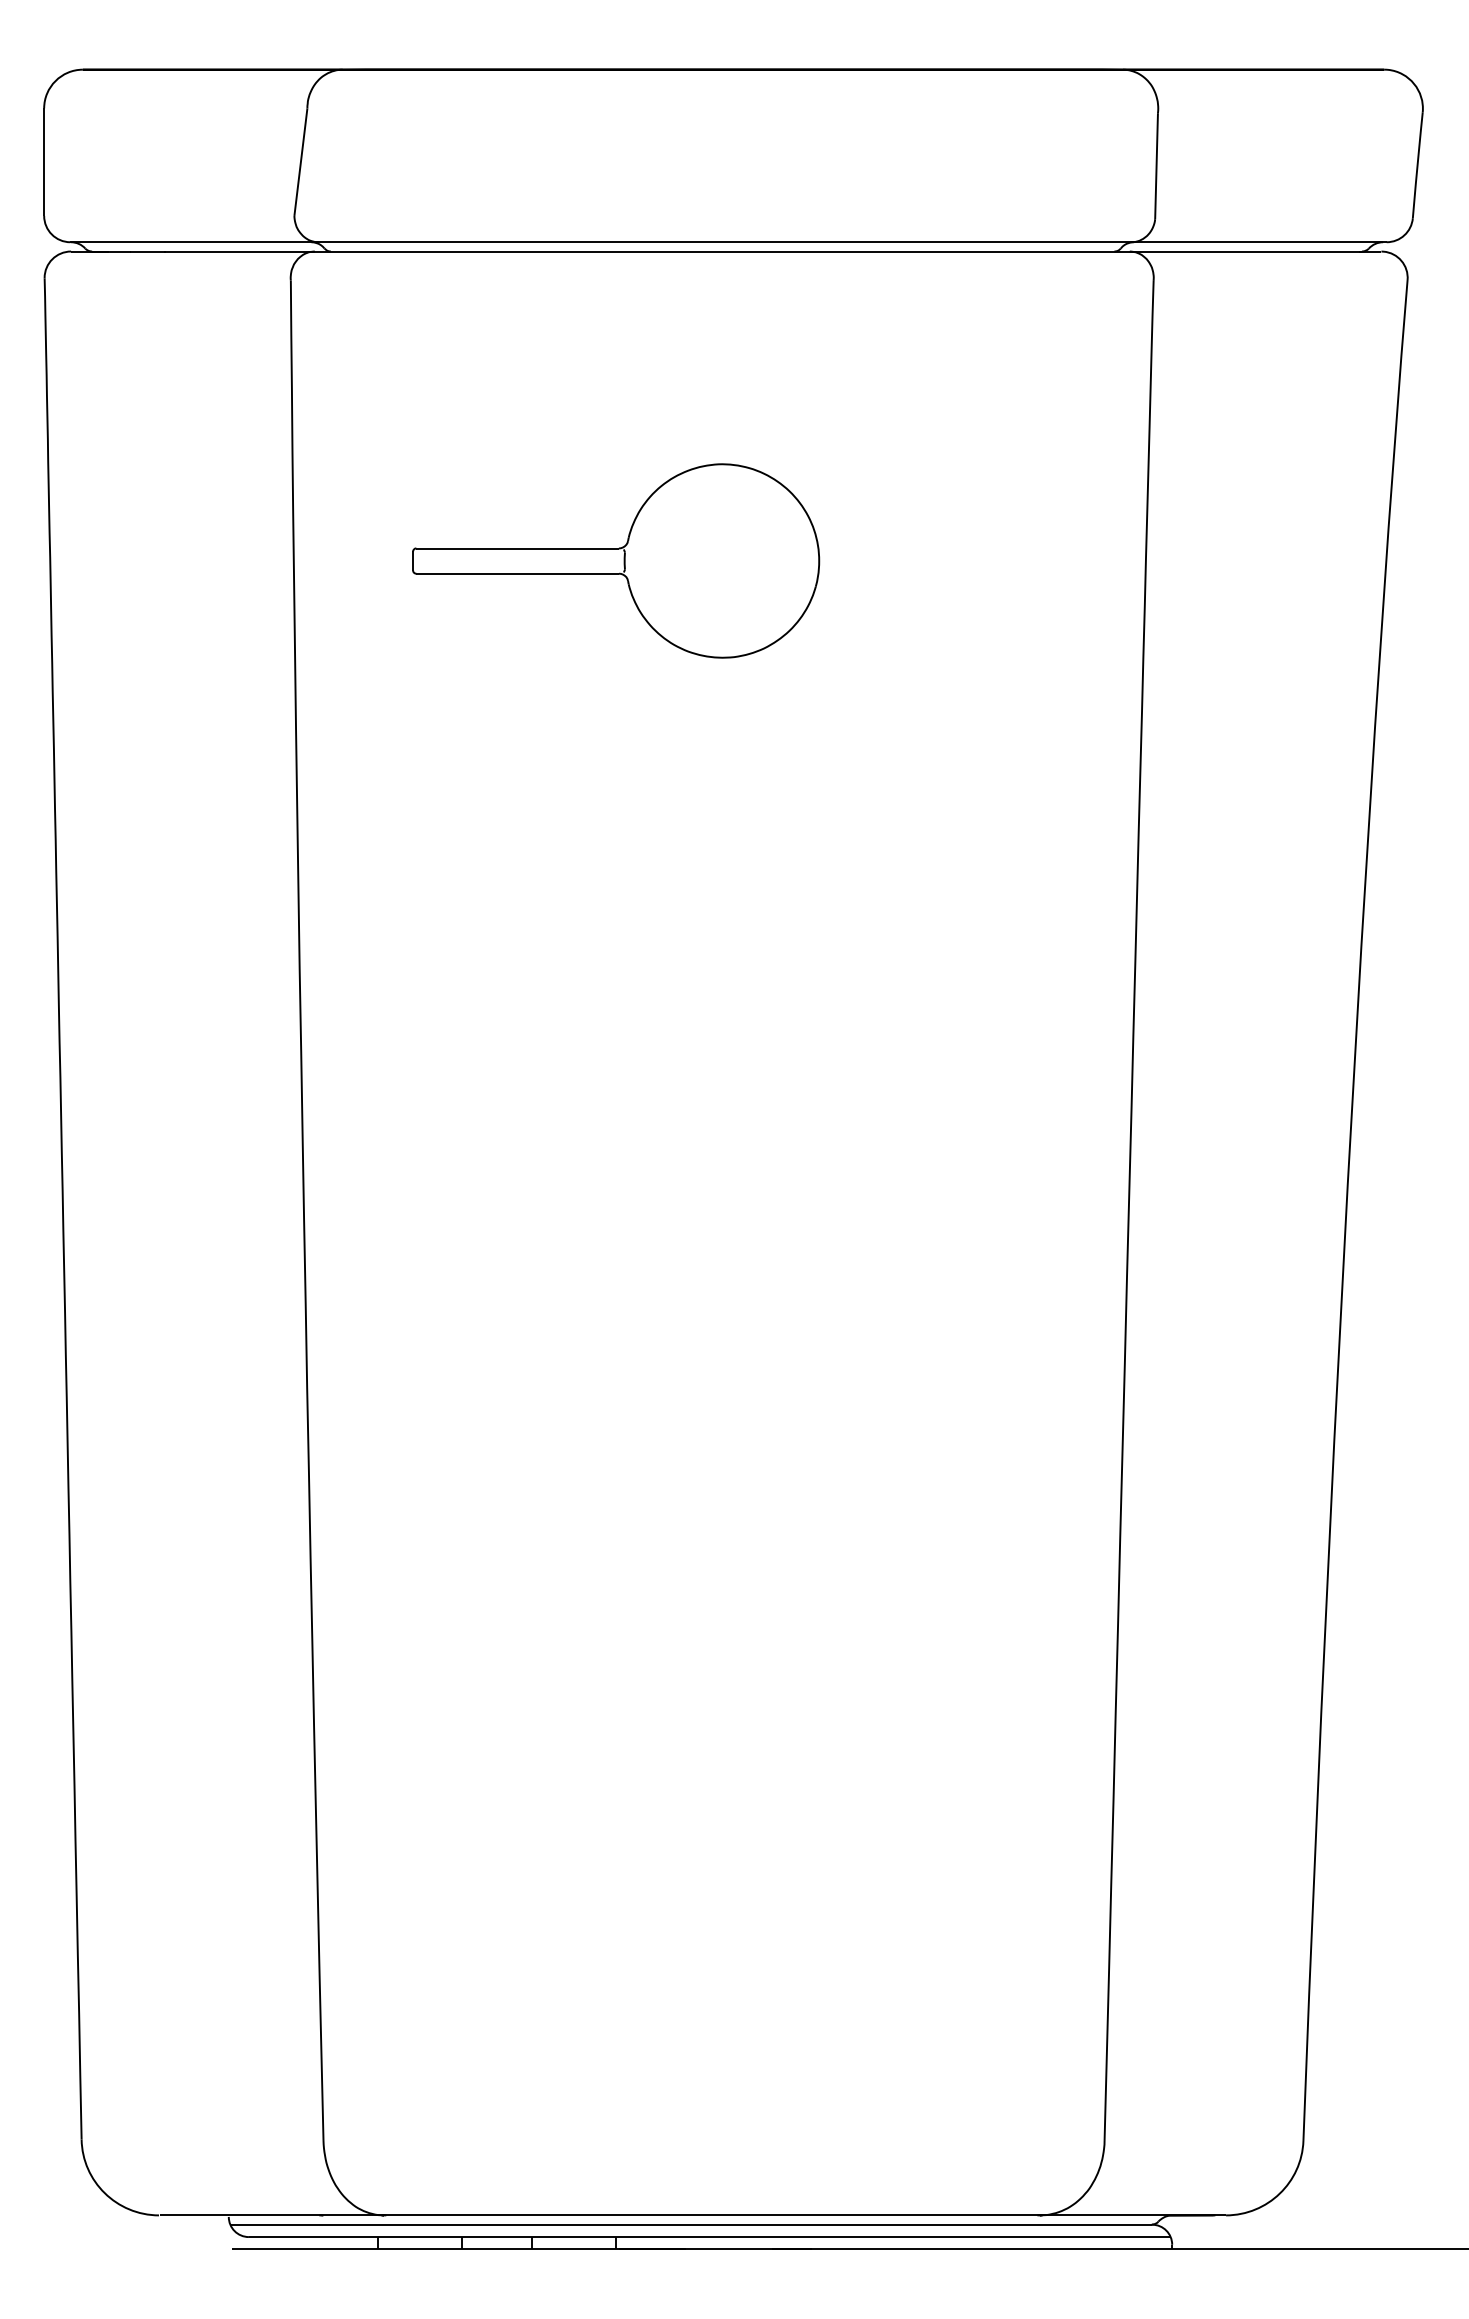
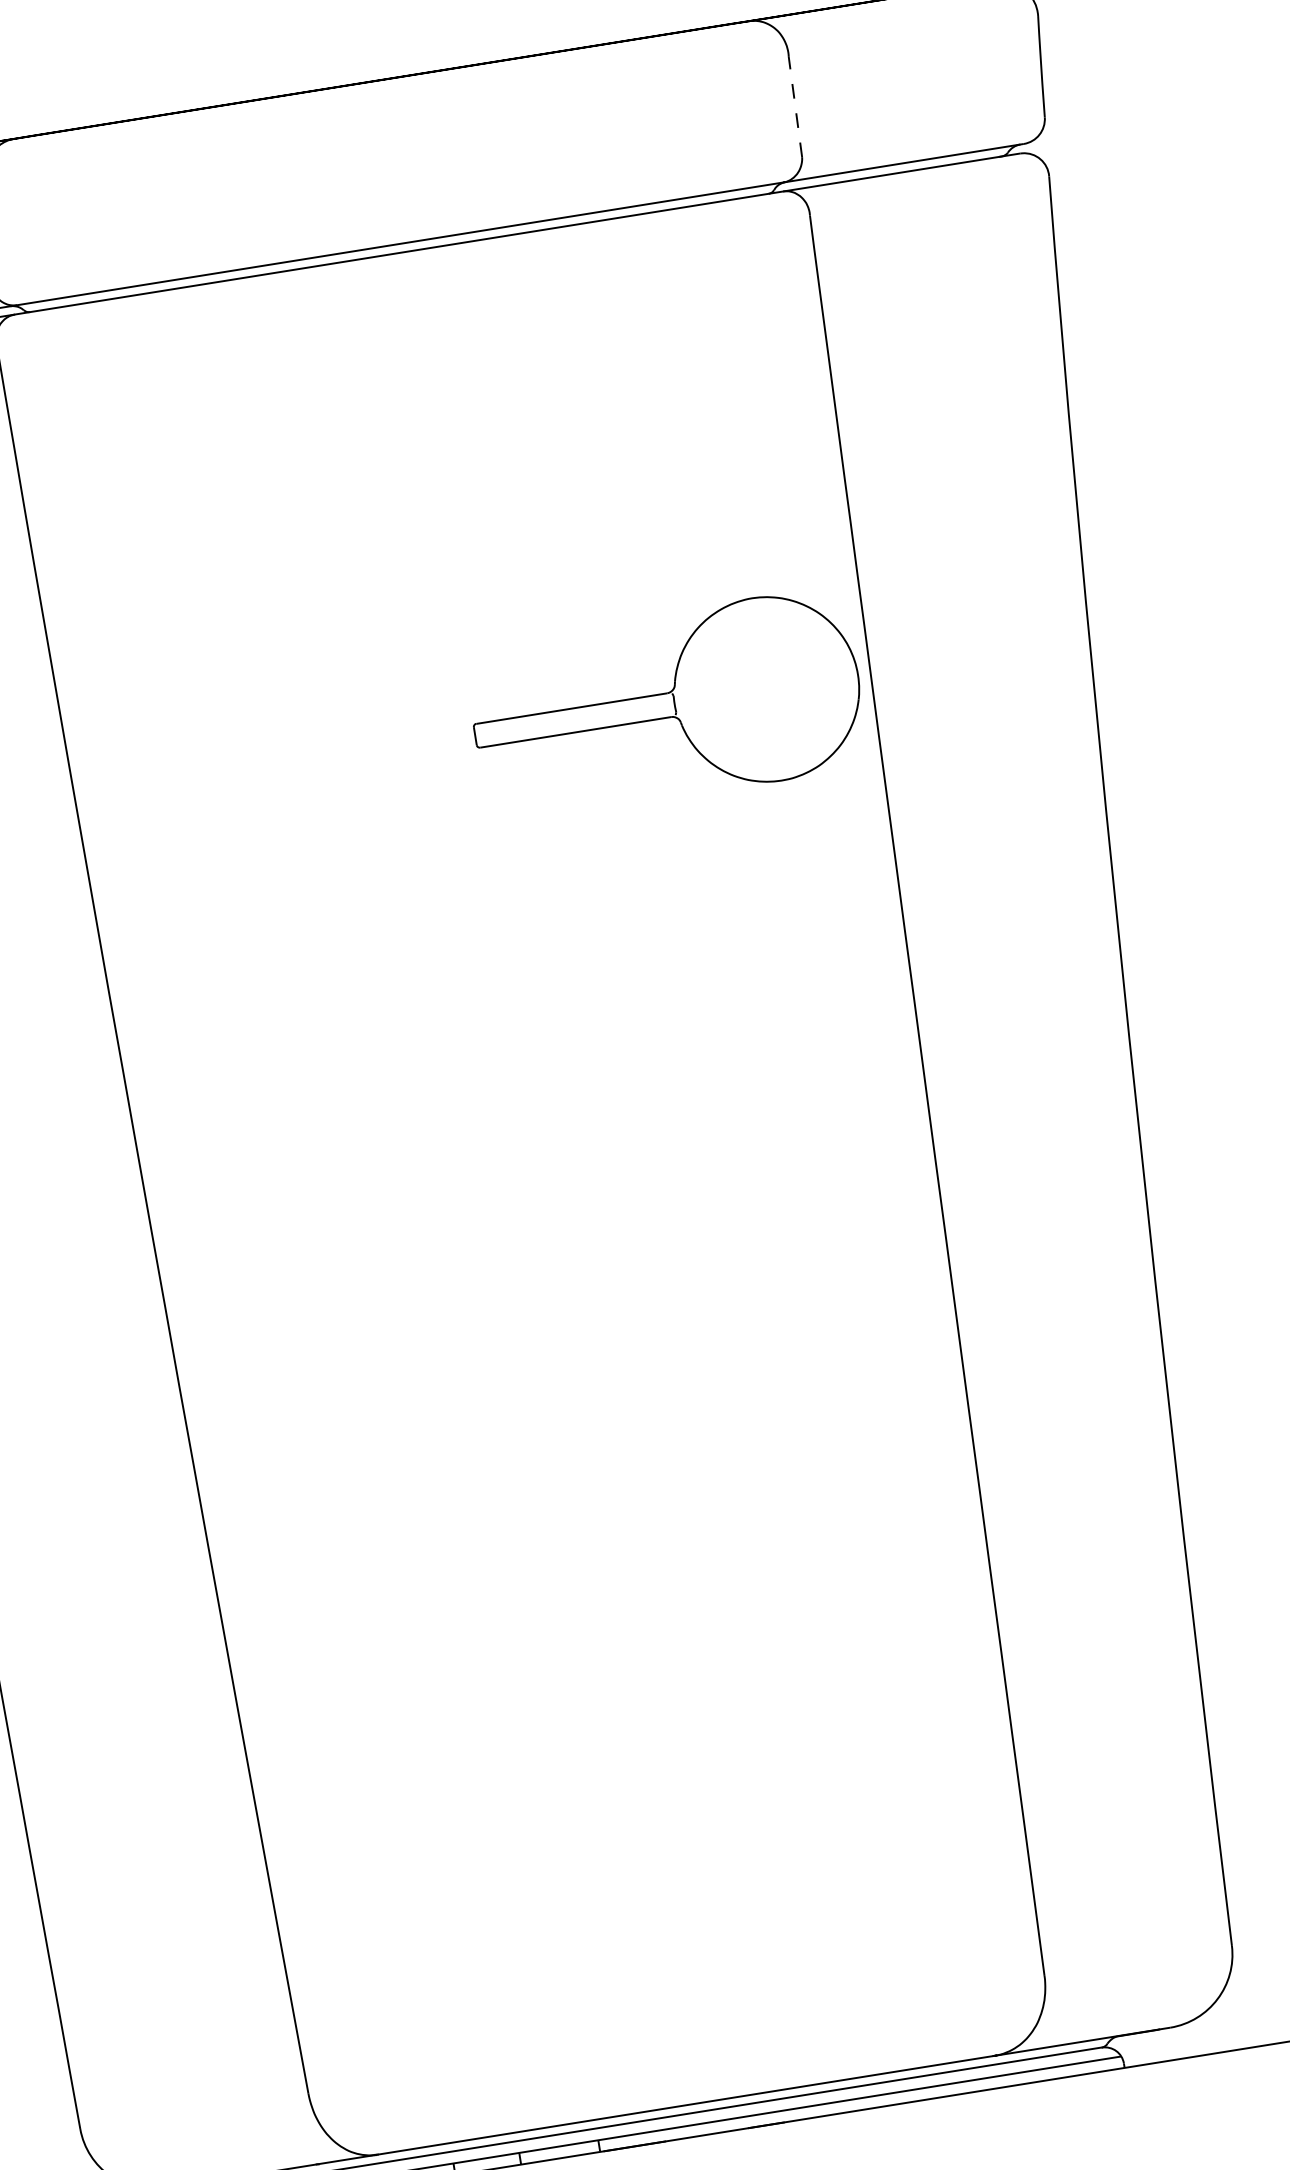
line: (1156, 165) -> (795, 106), solid -> dashed
part: (616, 560) -> (666, 704), moved

